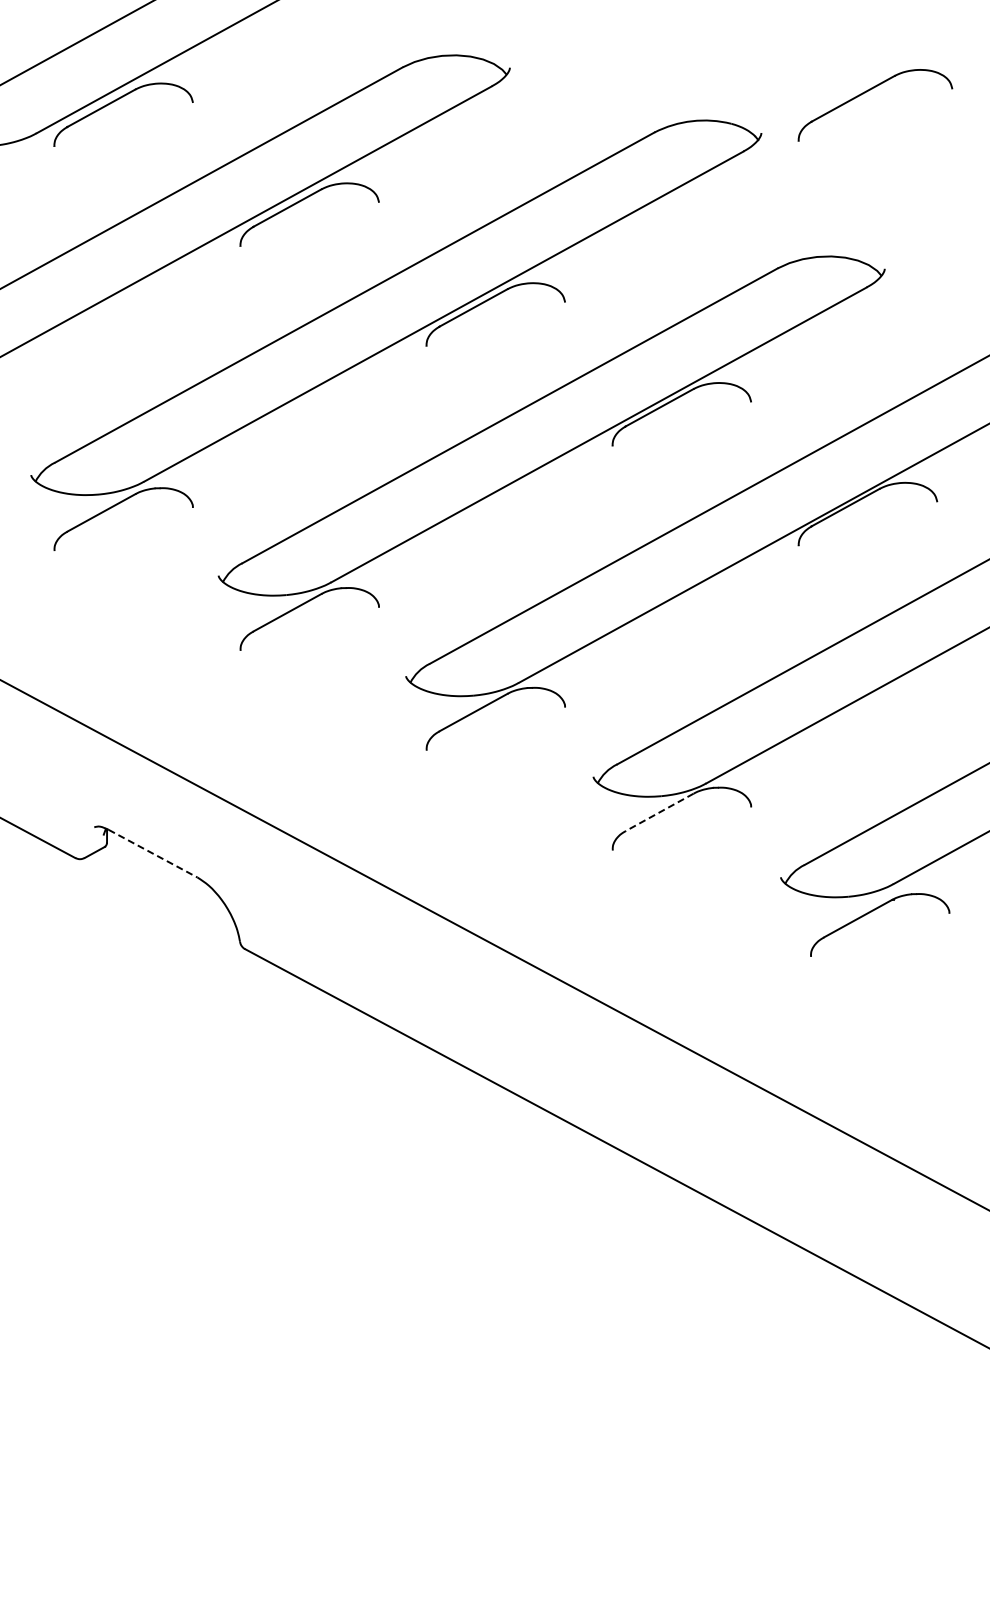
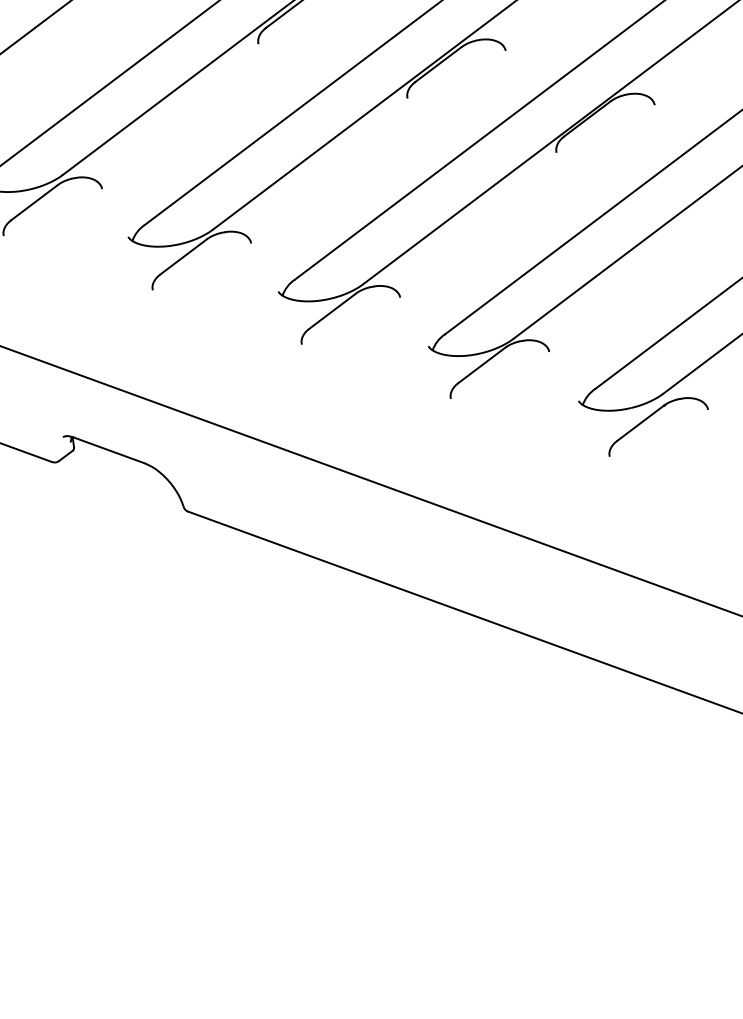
line: (659, 812) -> (481, 365), dashed -> solid
line: (153, 853) -> (109, 450), dashed -> solid

